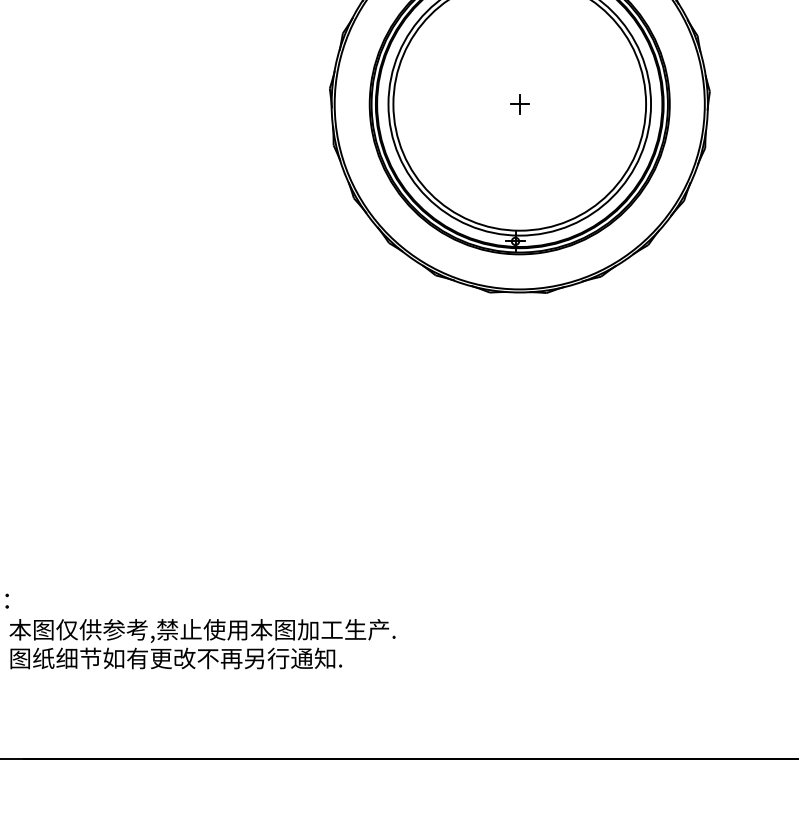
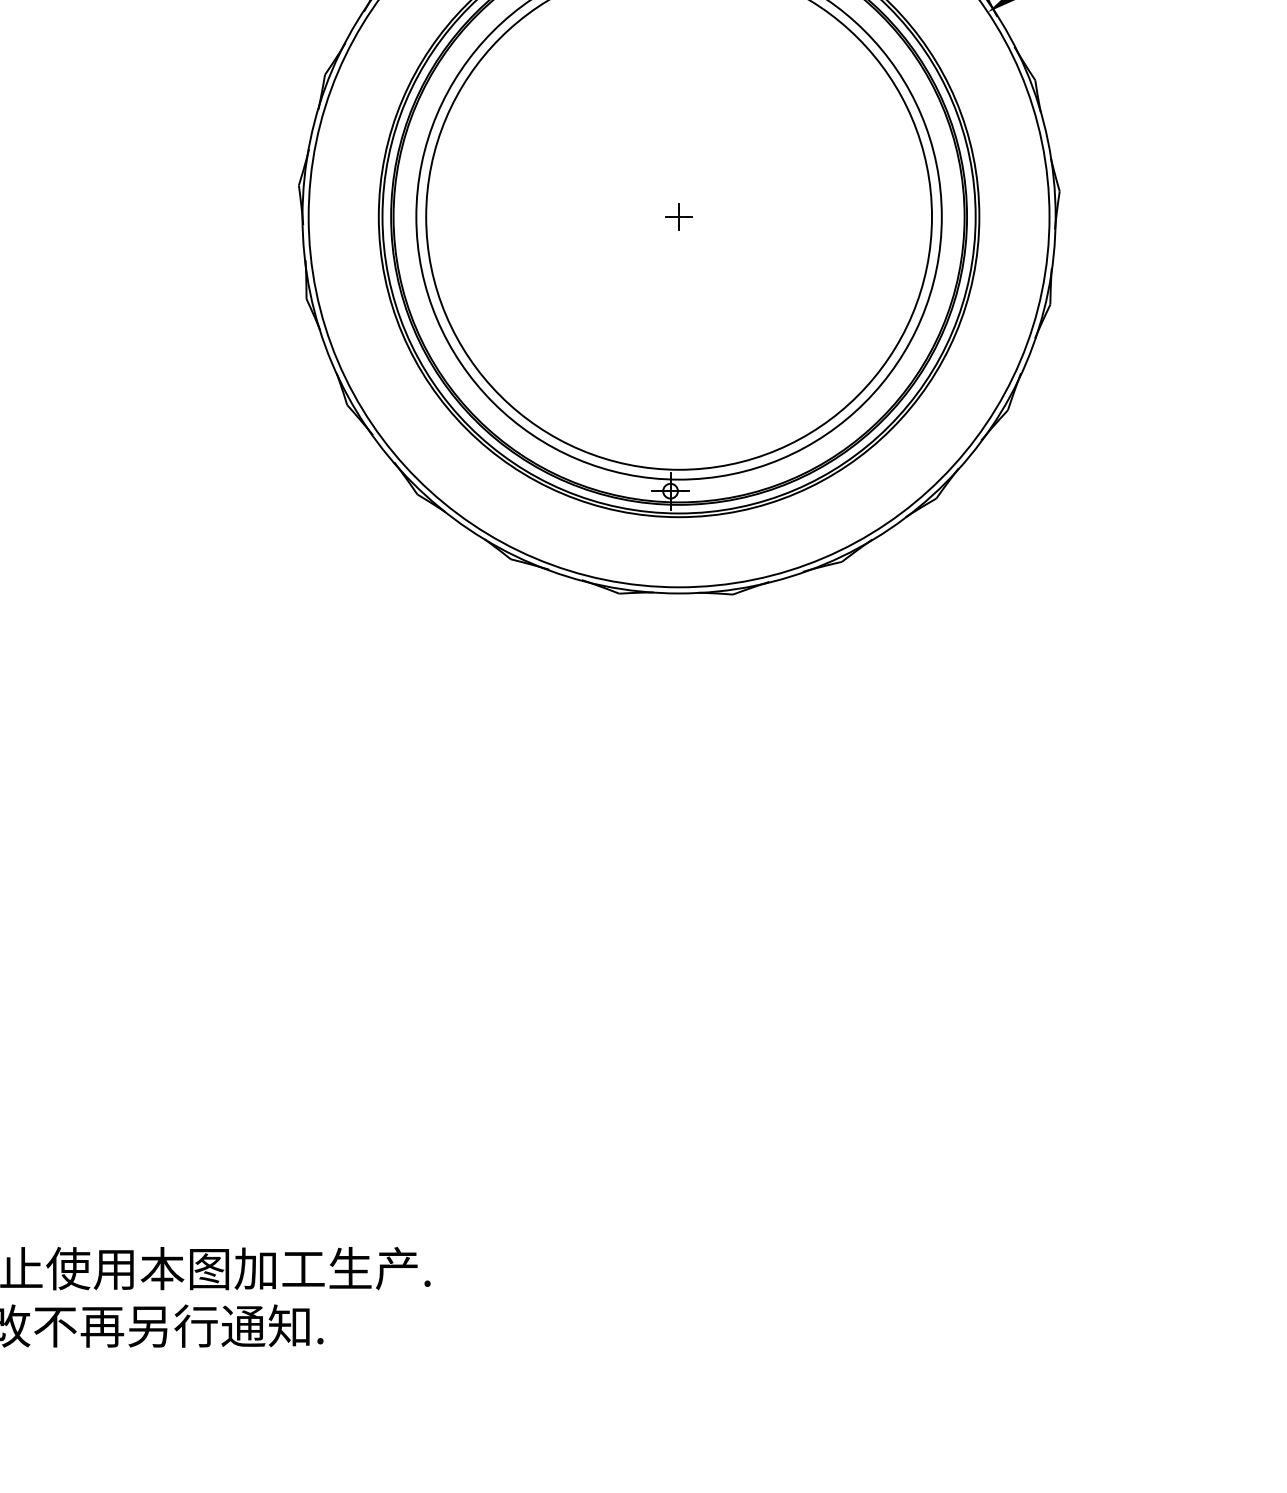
part: (519, 104) -> (678, 217), size x0.7

